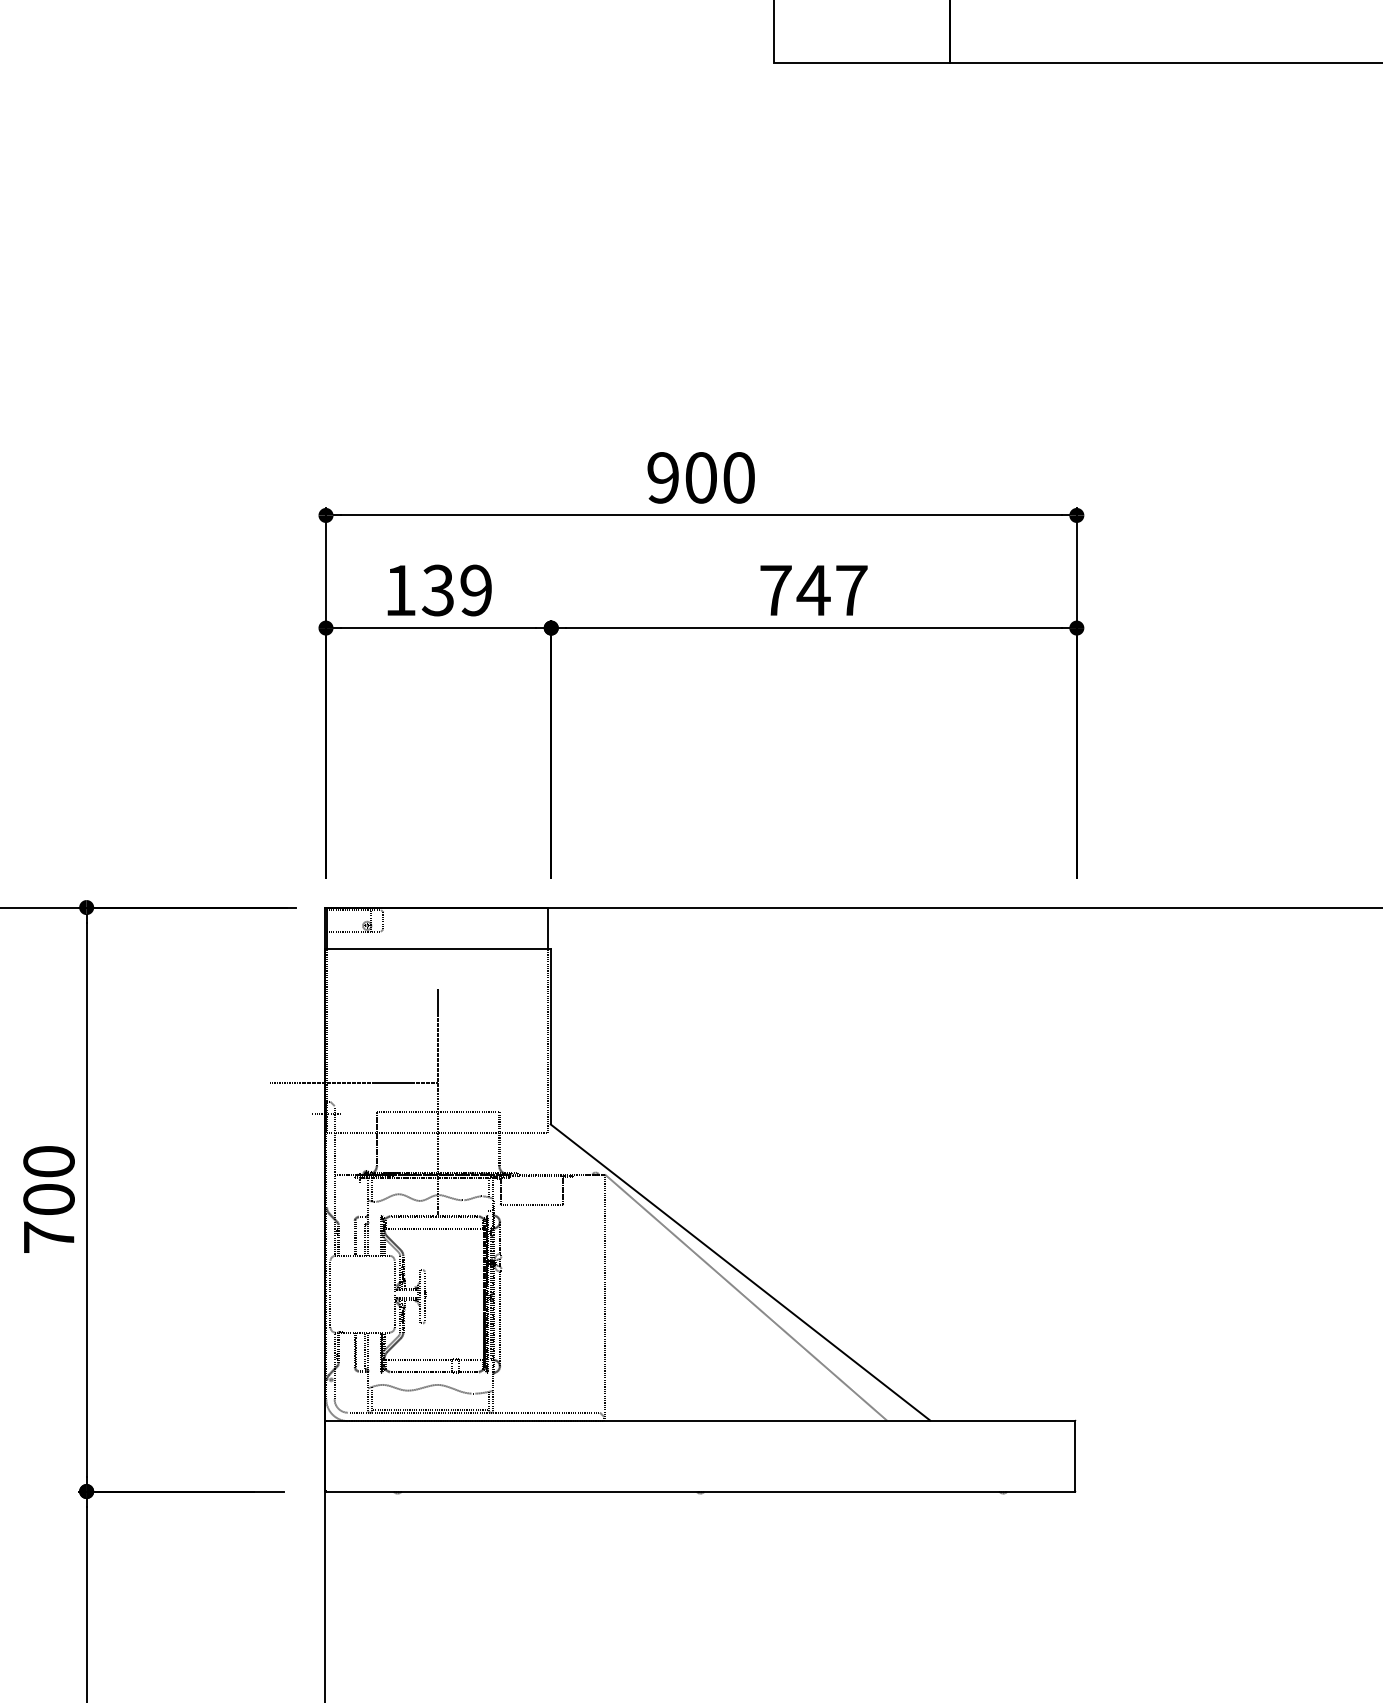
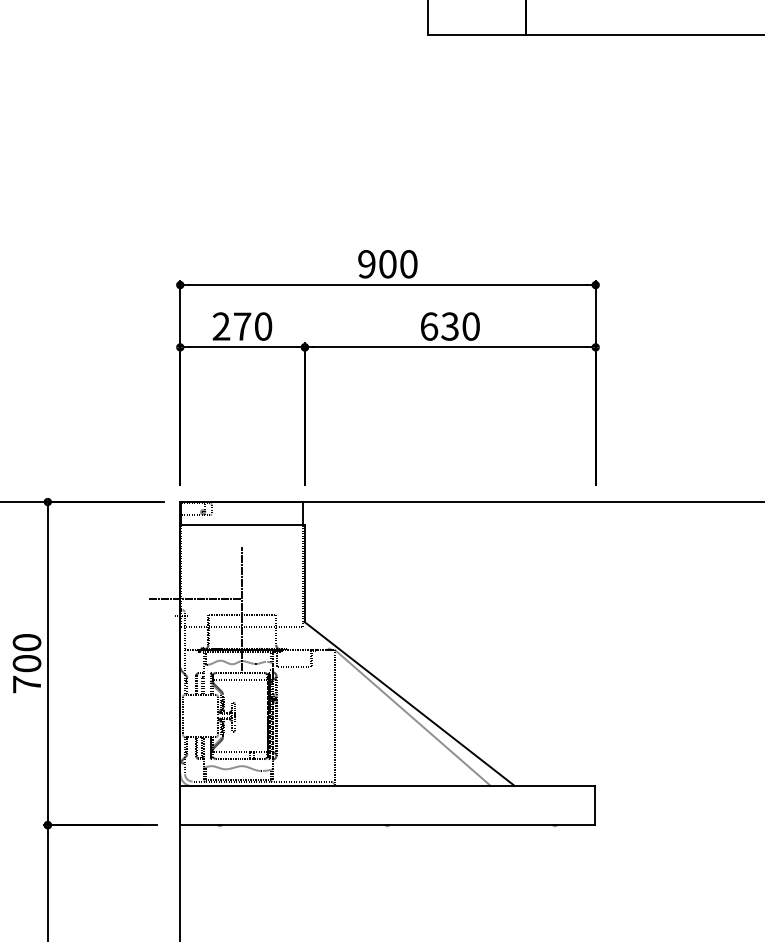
text: (438, 590) -> (242, 326), 139 -> 270
text: (812, 590) -> (449, 326), 747 -> 630

